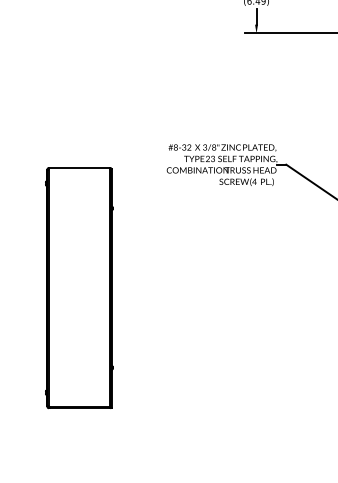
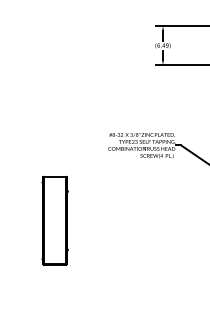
part: (78, 287) -> (54, 220), size x0.6

